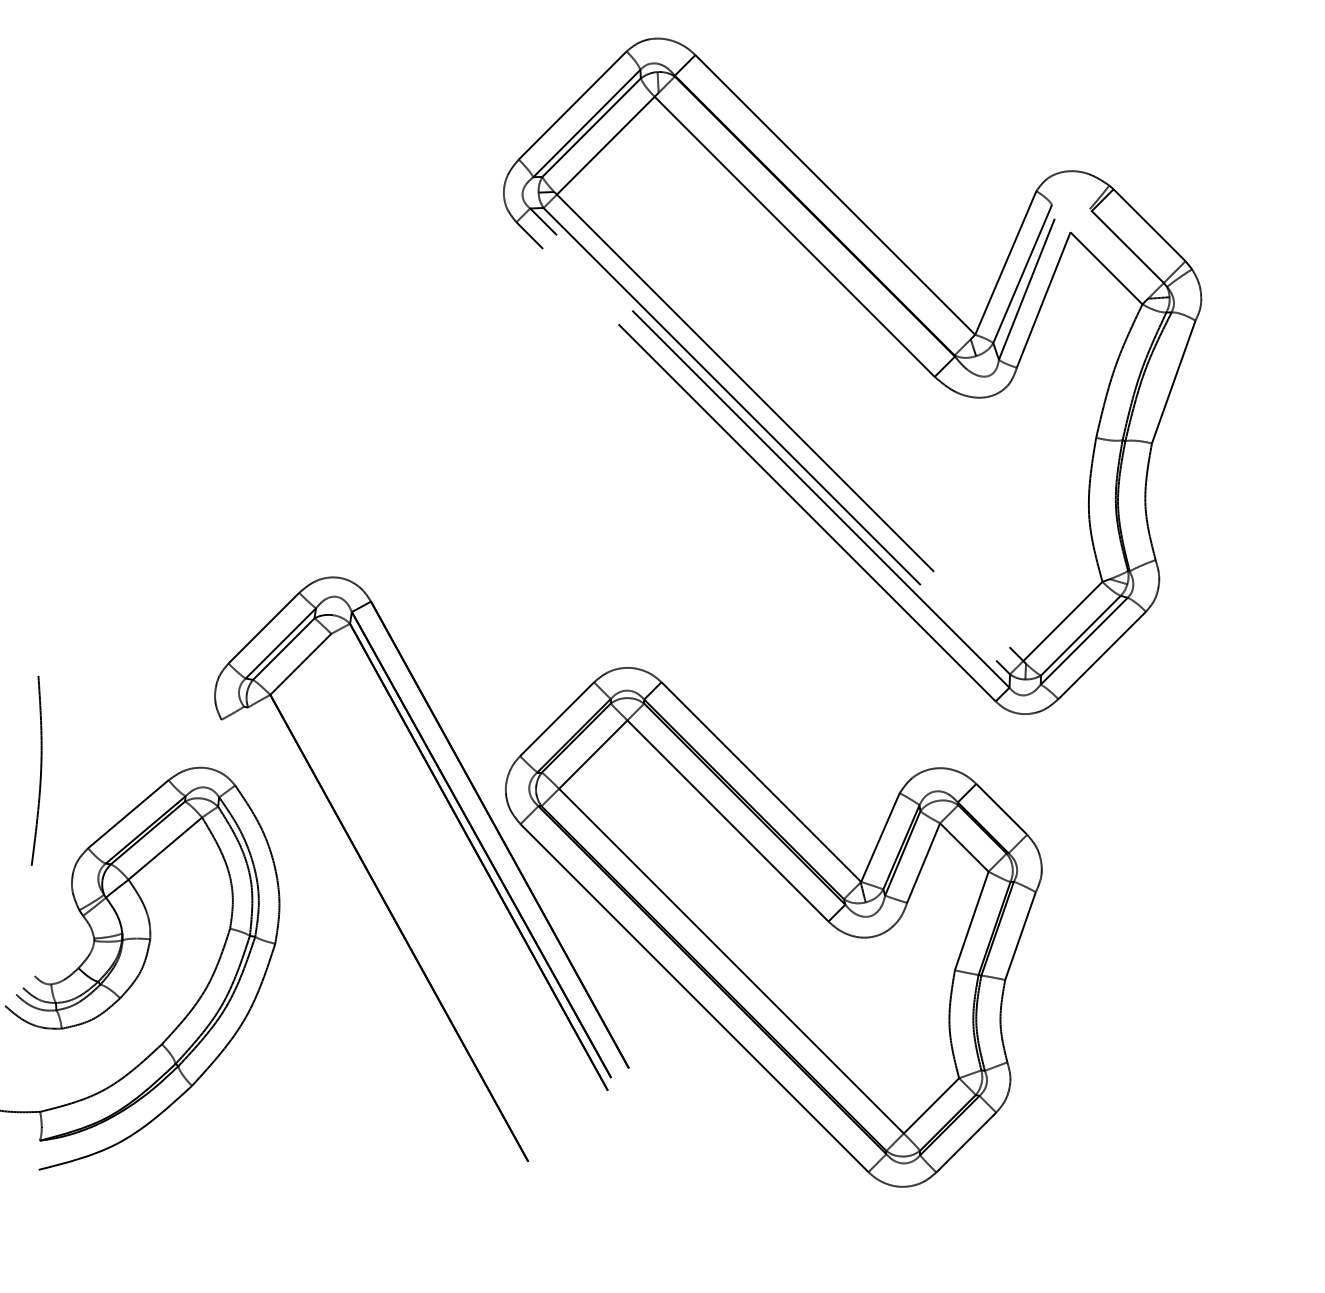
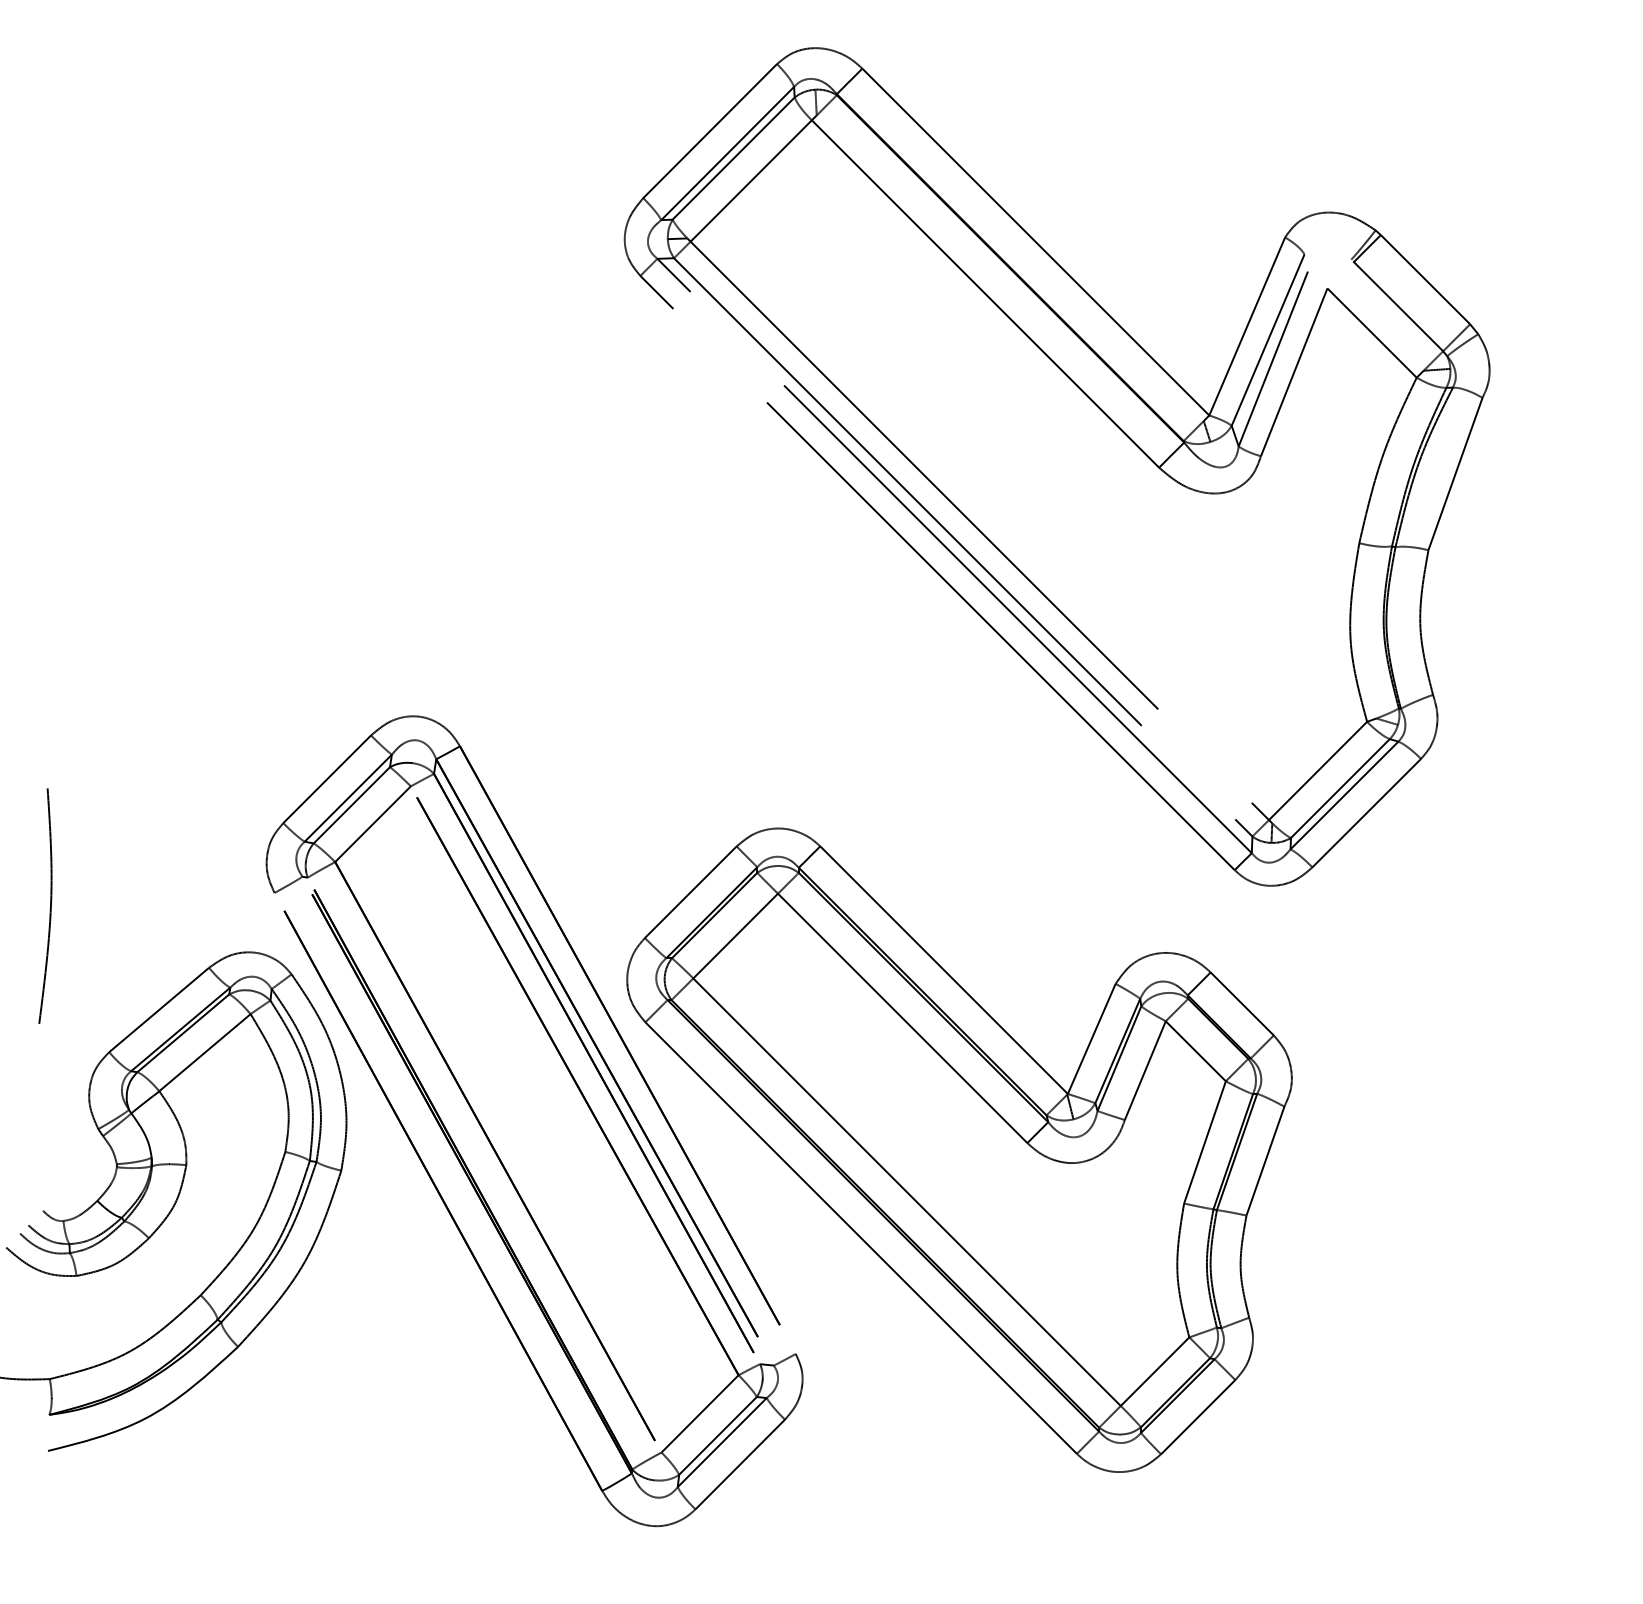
curve: (40, 770) -> (50, 905), moved
part: (485, 913) -> (602, 1133), added

